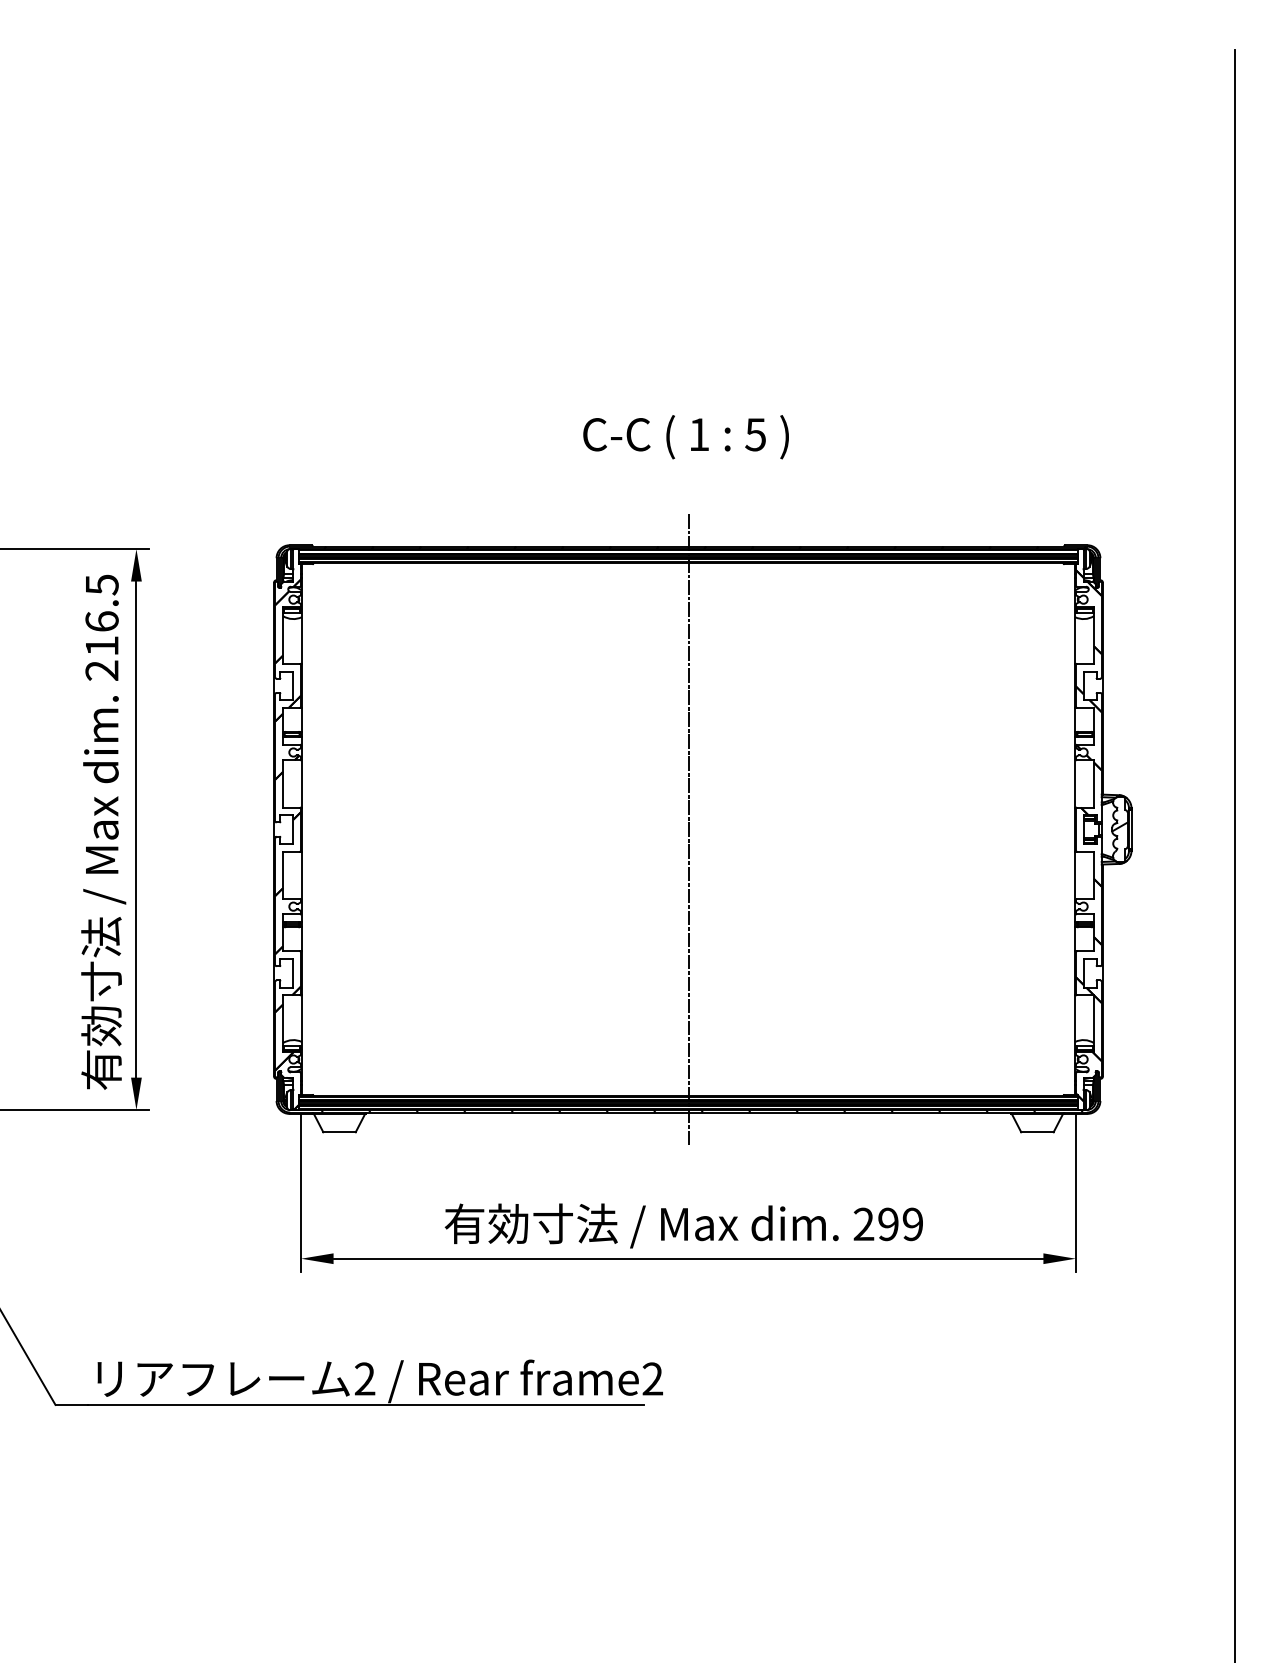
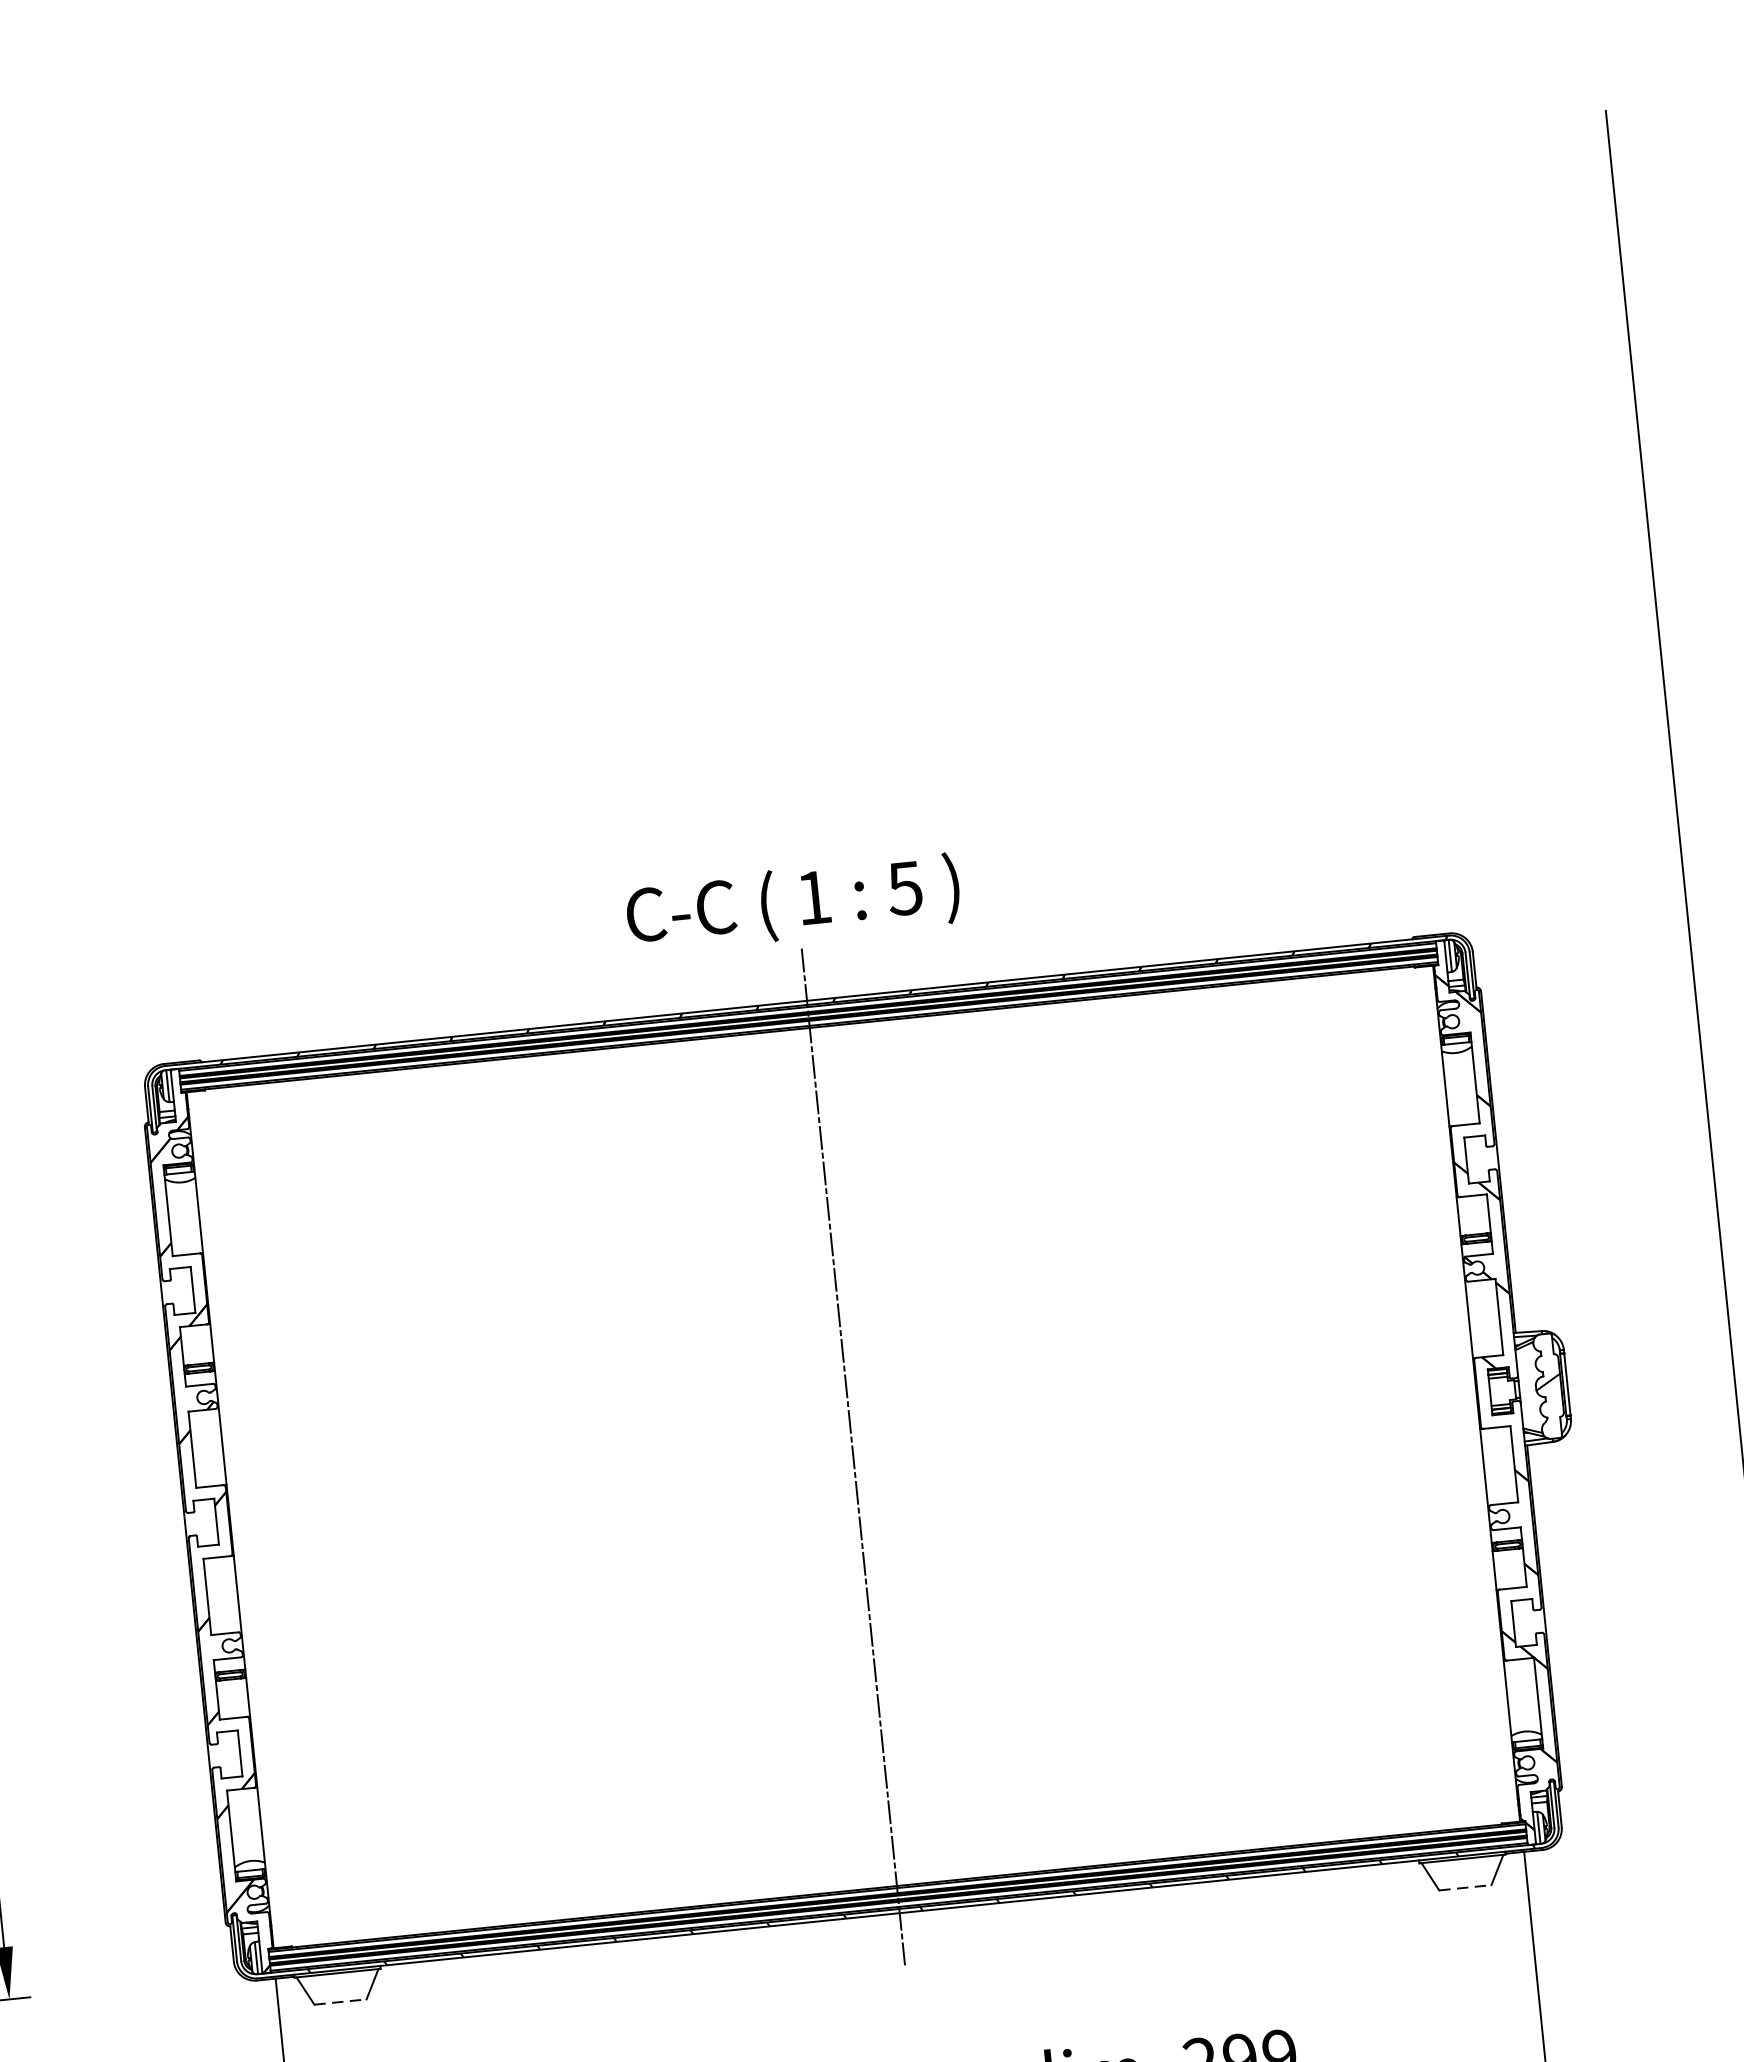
text: (685, 437) -> (792, 904), moved
line: (340, 1132) -> (342, 2002), solid -> dashed
line: (1037, 1132) -> (1465, 1888), solid -> dashed

